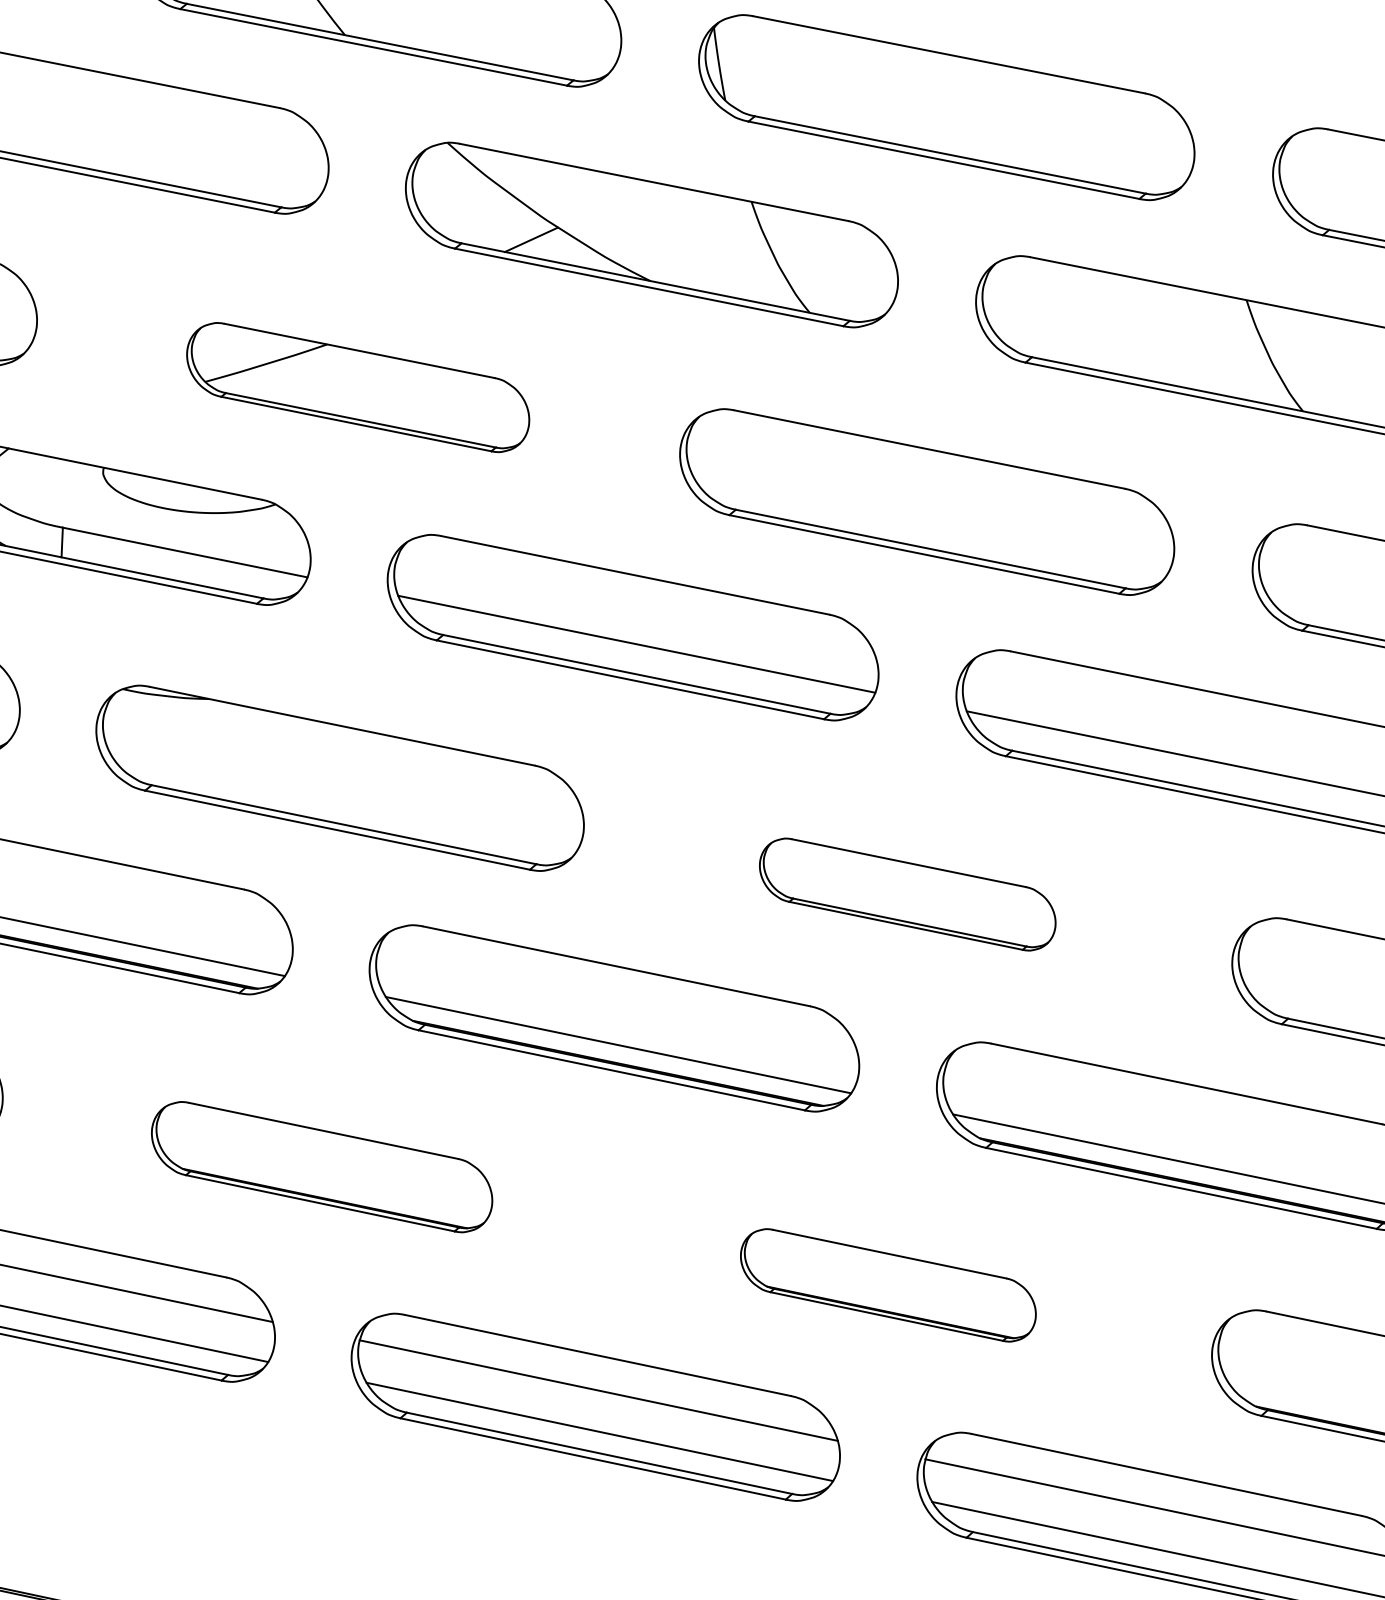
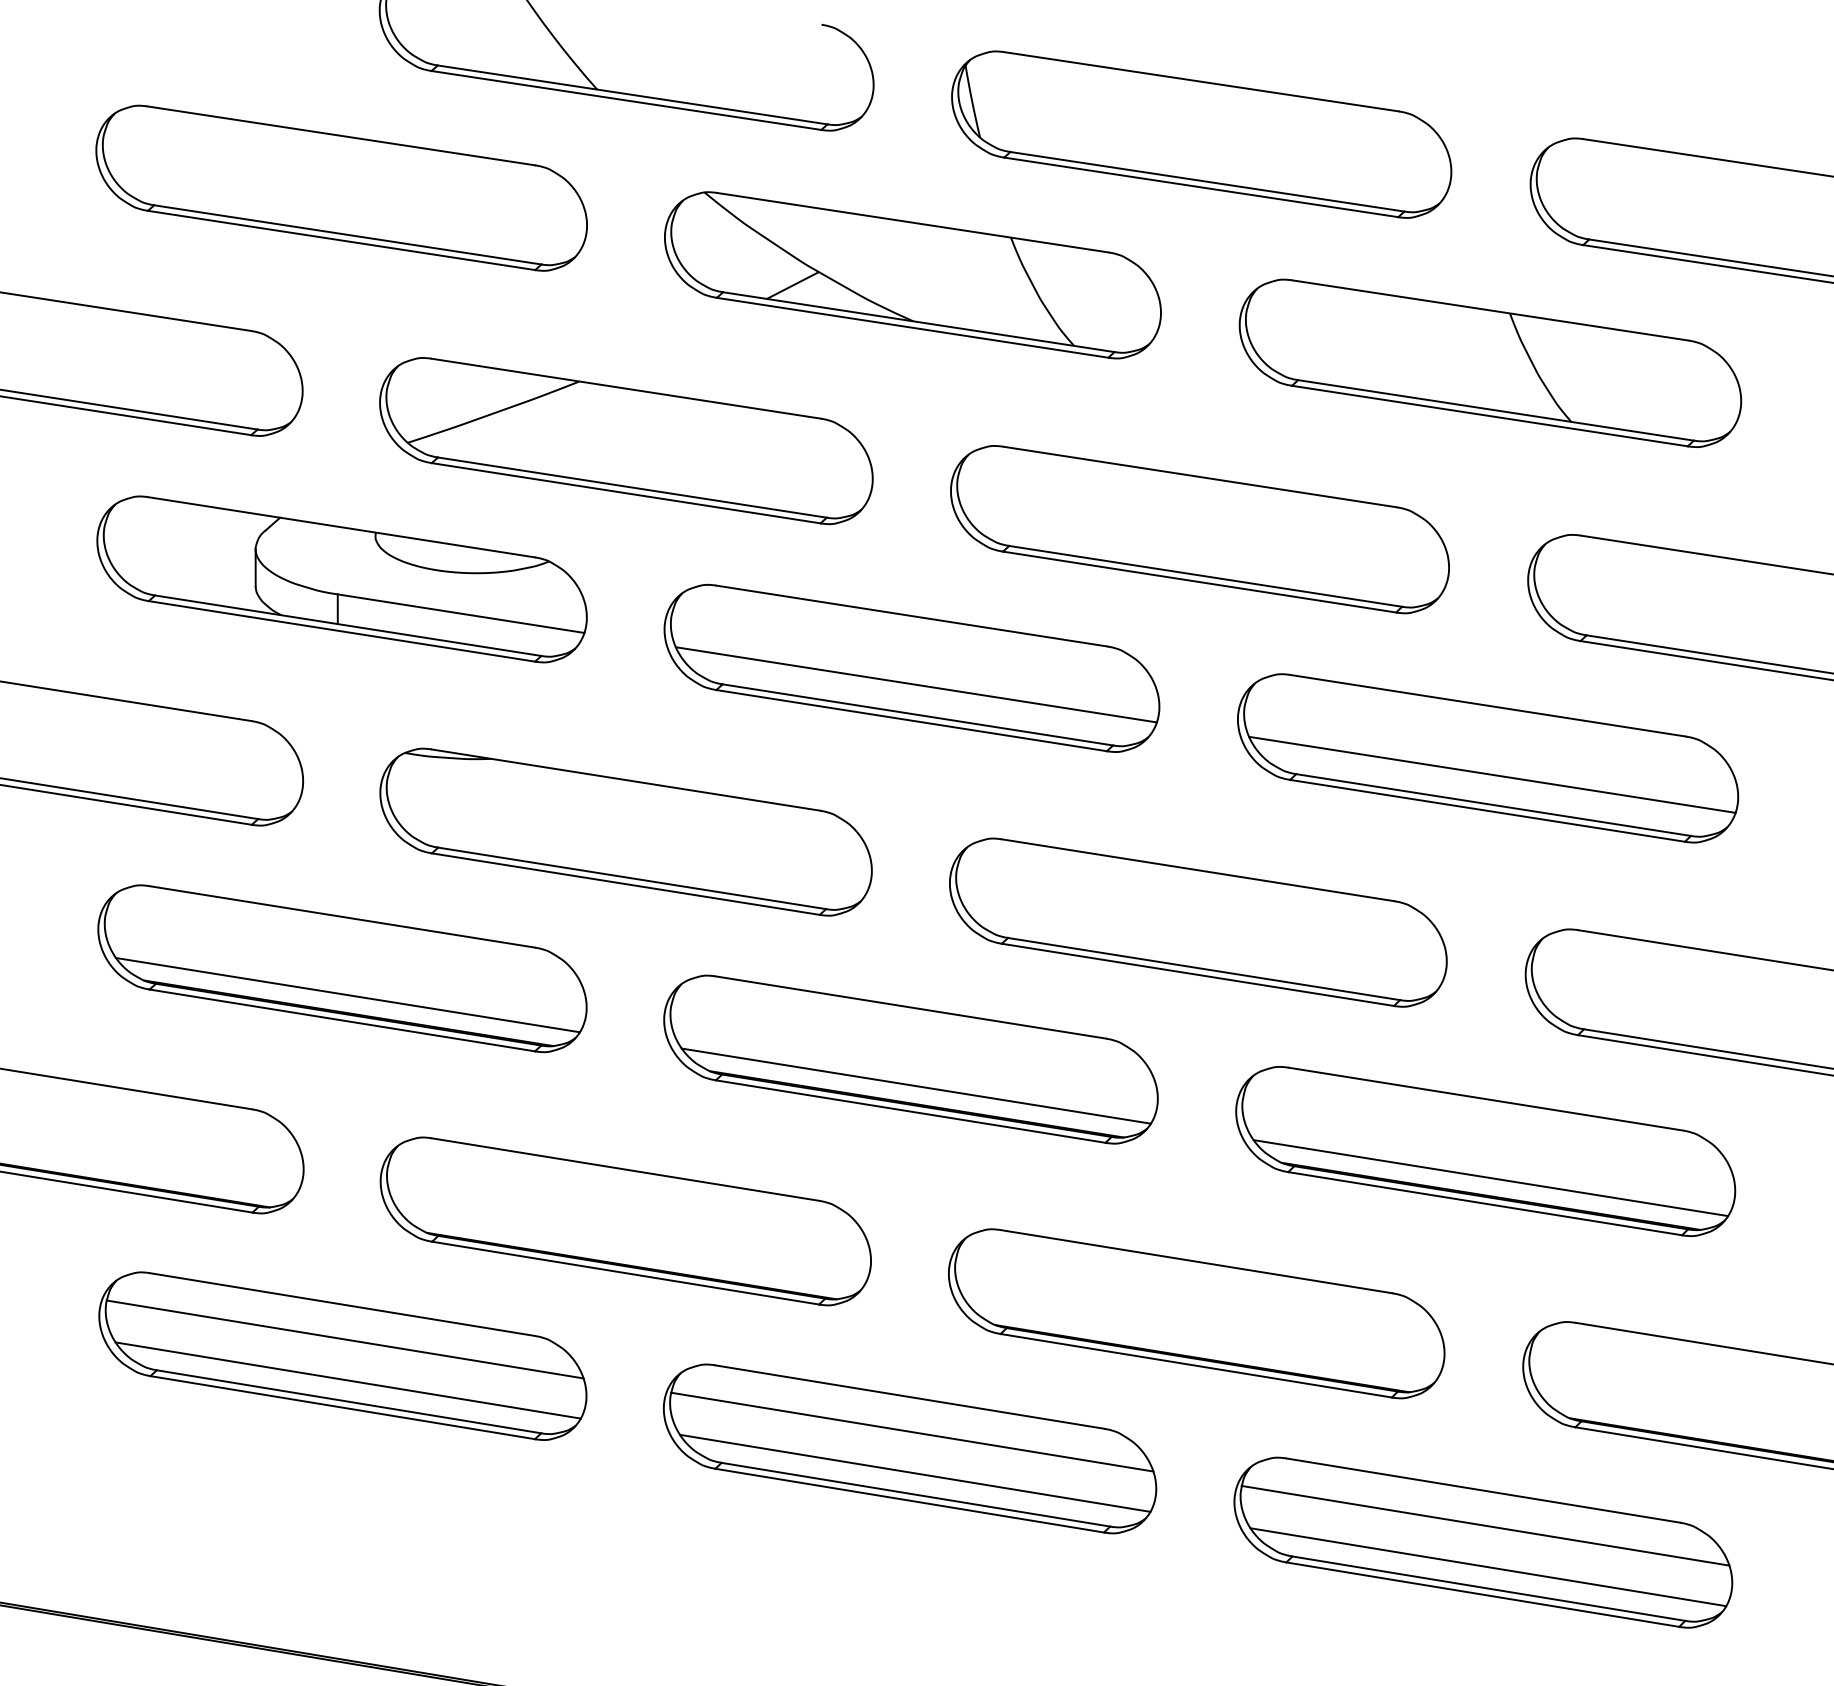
part: (358, 387) -> (626, 440), size x1.43
part: (907, 894) -> (1198, 922), size x1.67
part: (321, 1167) -> (625, 1221), size x1.43
part: (888, 1285) -> (1196, 1313), size x1.67

